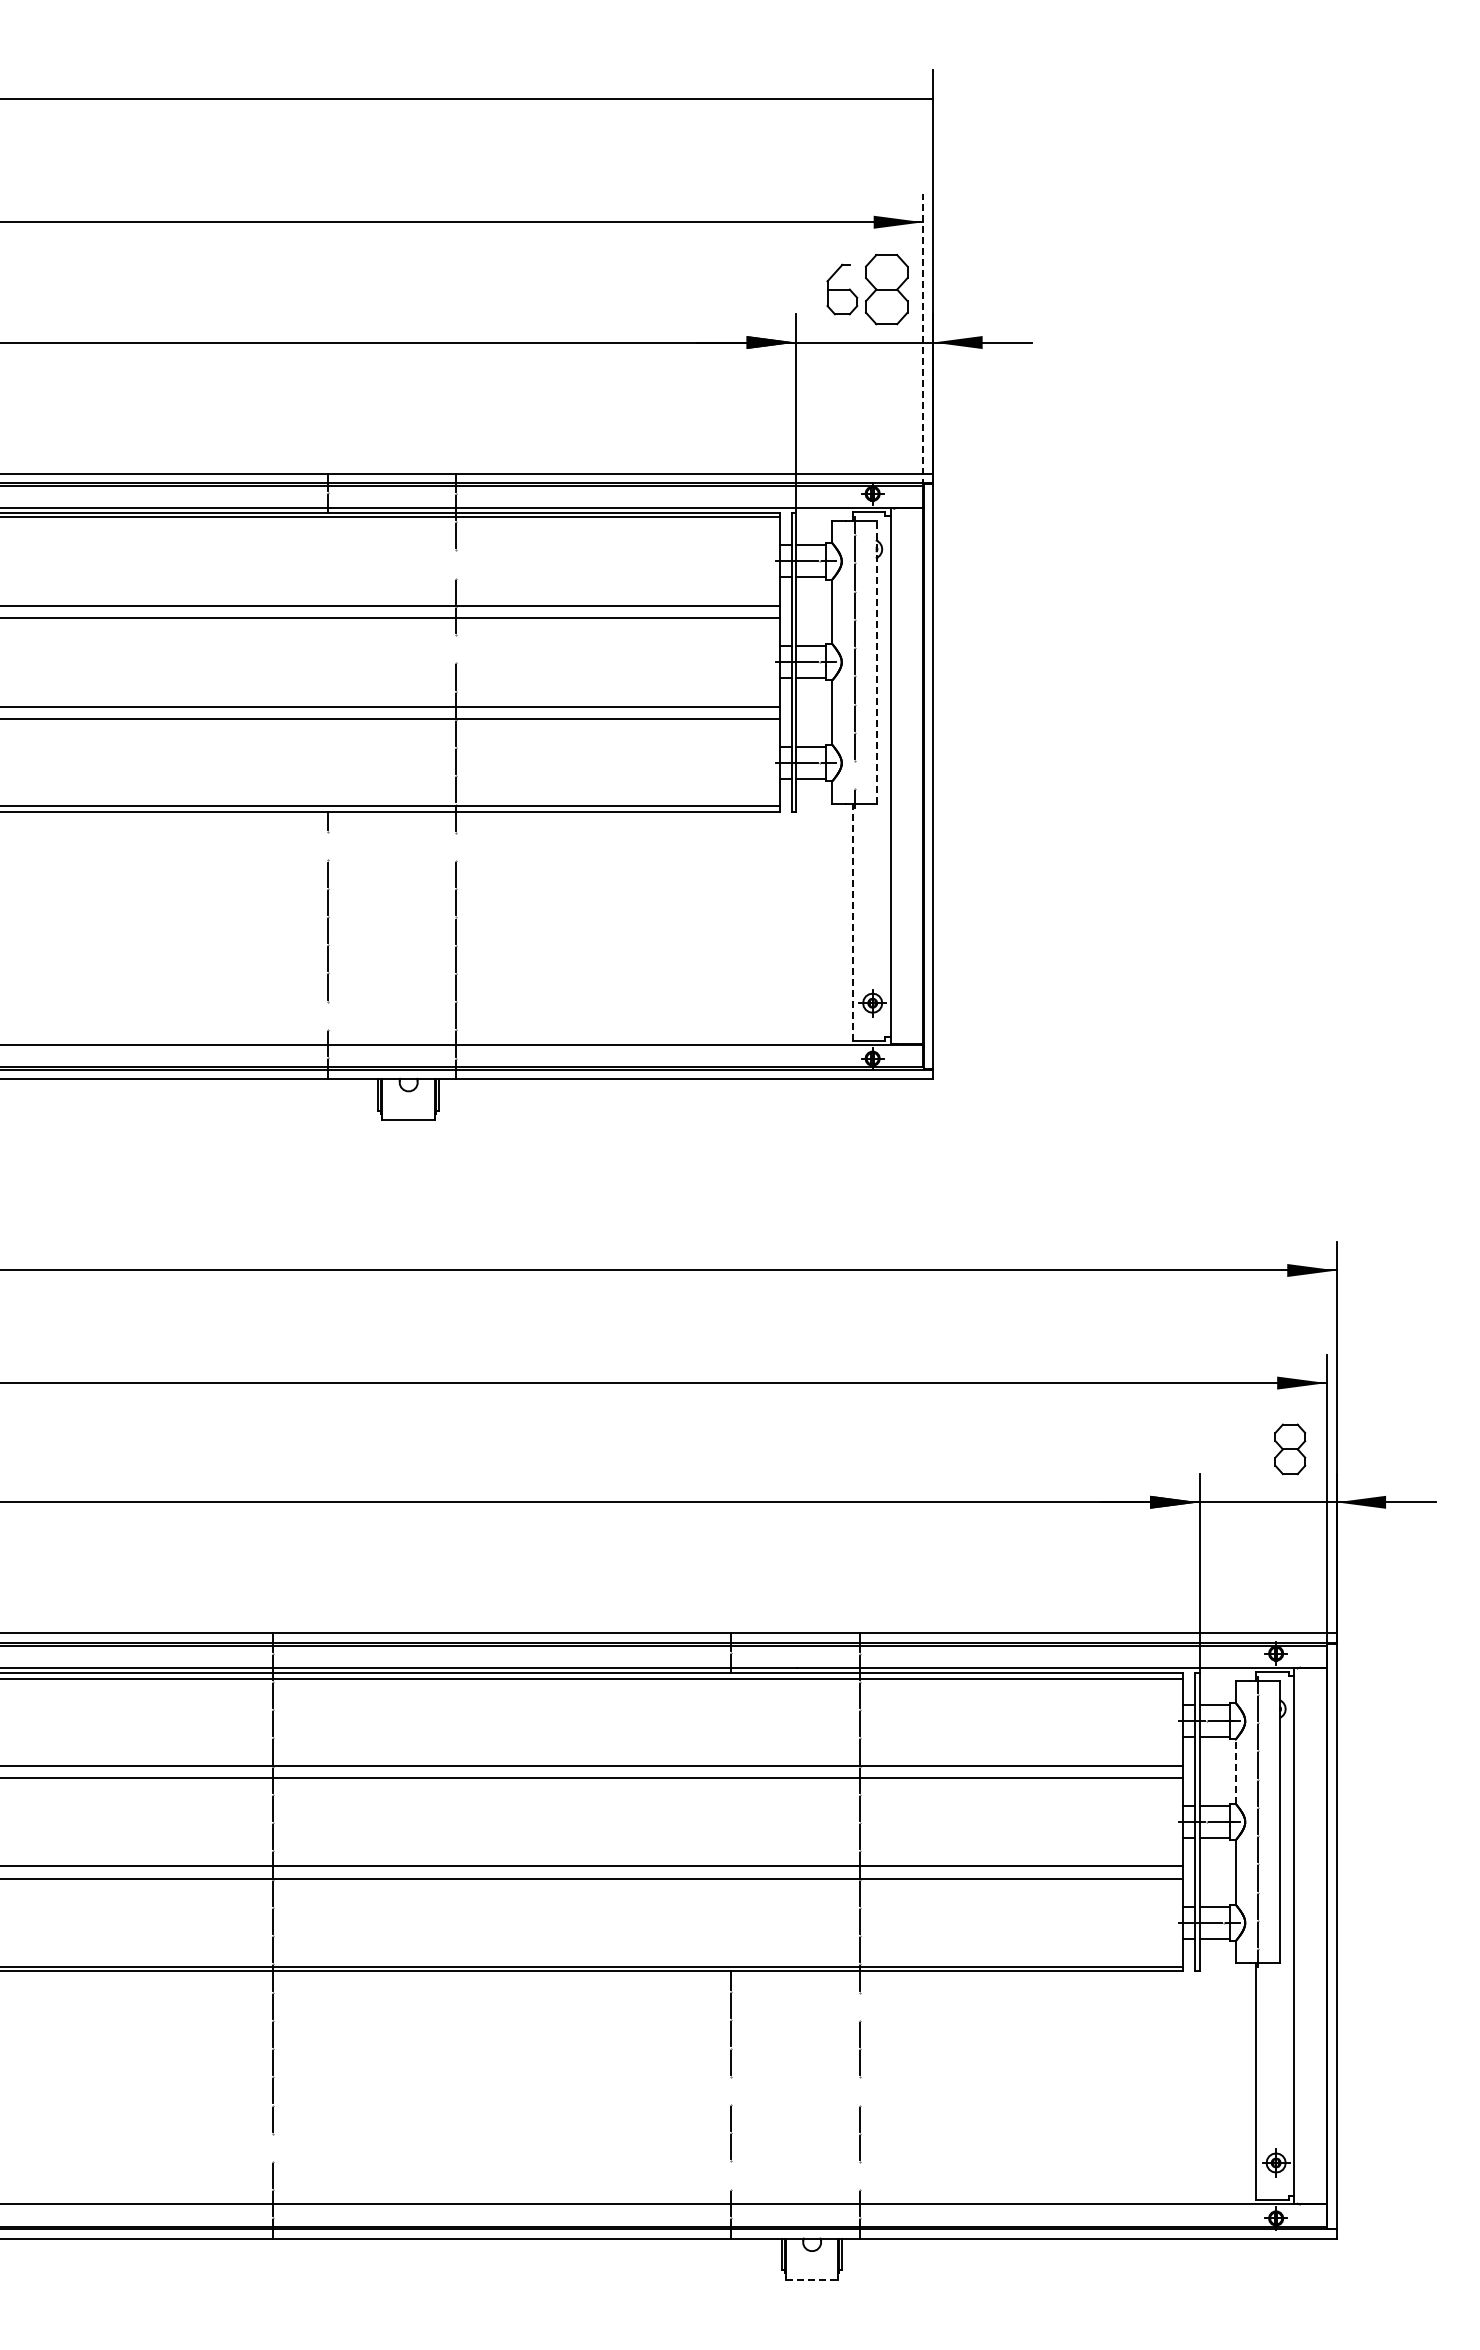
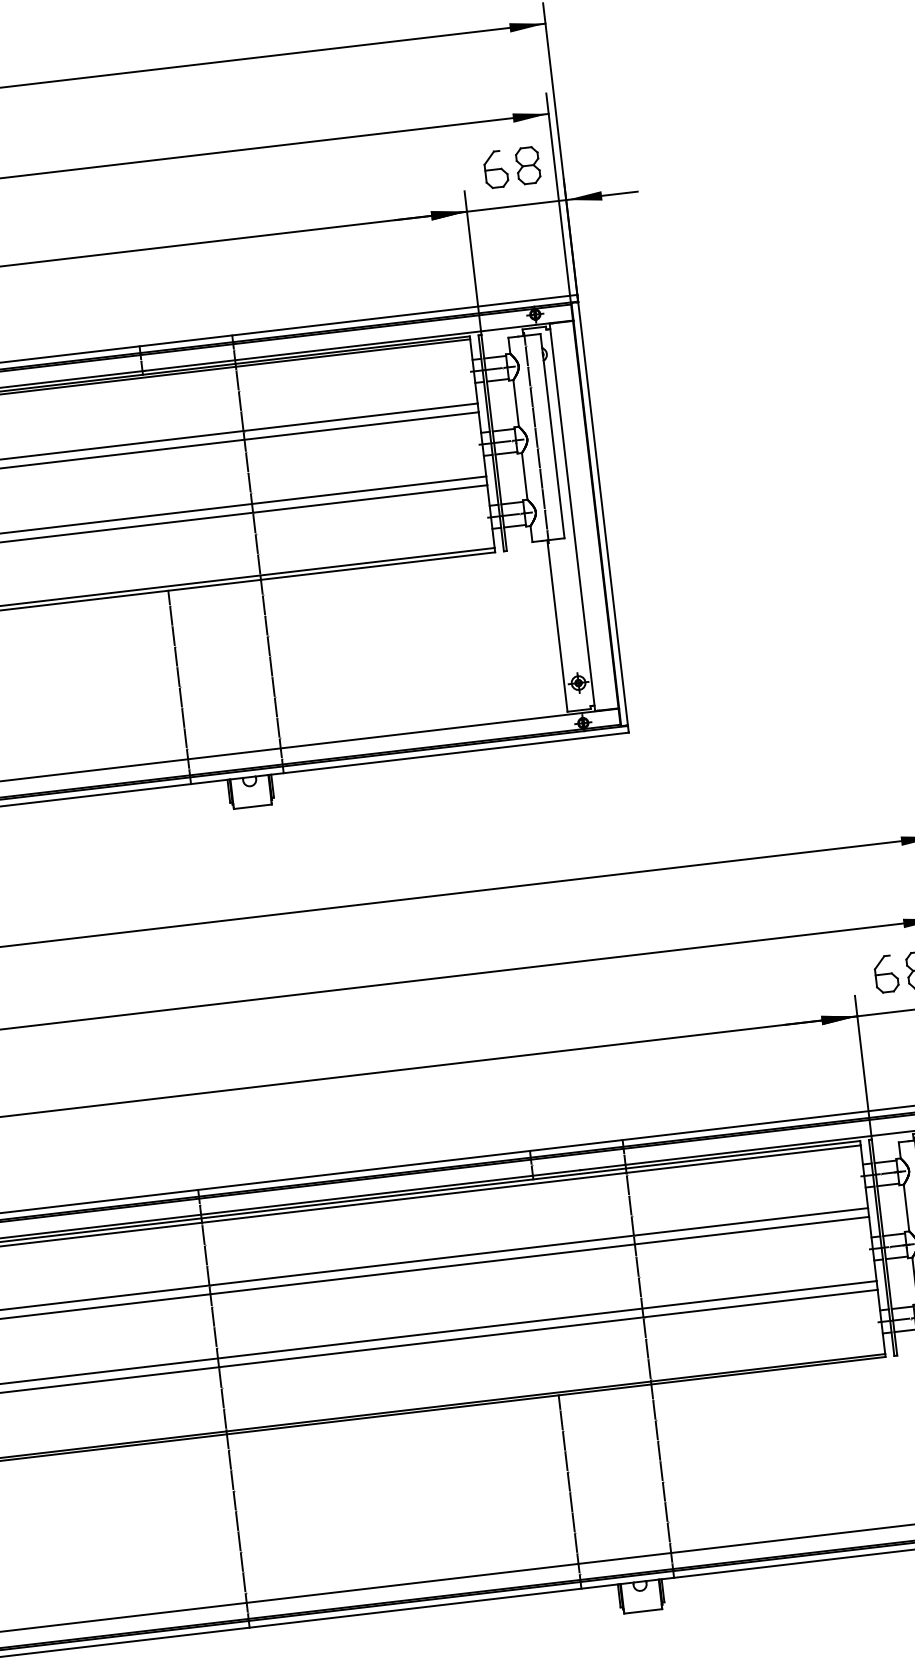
fill: (908, 98) -> (527, 25), added
part: (886, 289) -> (527, 165), size x0.71
line: (923, 339) -> (558, 198), dashed -> solid
line: (456, 564) -> (240, 401), added
line: (456, 649) -> (247, 462), added
line: (876, 661) -> (552, 435), dashed -> solid
line: (854, 775) -> (546, 519), added
line: (328, 846) -> (171, 615), added
line: (456, 846) -> (264, 605), added
line: (853, 922) -> (557, 626), dashed -> solid
line: (328, 1015) -> (186, 738), added
part: (1245, 1449) -> (886, 974), added
line: (1235, 1771) -> (906, 1207), dashed -> solid
line: (859, 2006) -> (654, 1409), added
line: (731, 2090) -> (568, 1481), added
line: (859, 2091) -> (661, 1471), added
line: (272, 2147) -> (241, 1561), added
line: (731, 2175) -> (576, 1543), added
line: (859, 2176) -> (668, 1532), added
line: (812, 2279) -> (643, 1611), dashed -> solid

